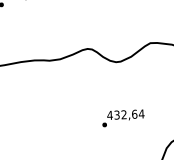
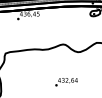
text: (123, 118) -> (66, 82), moved

